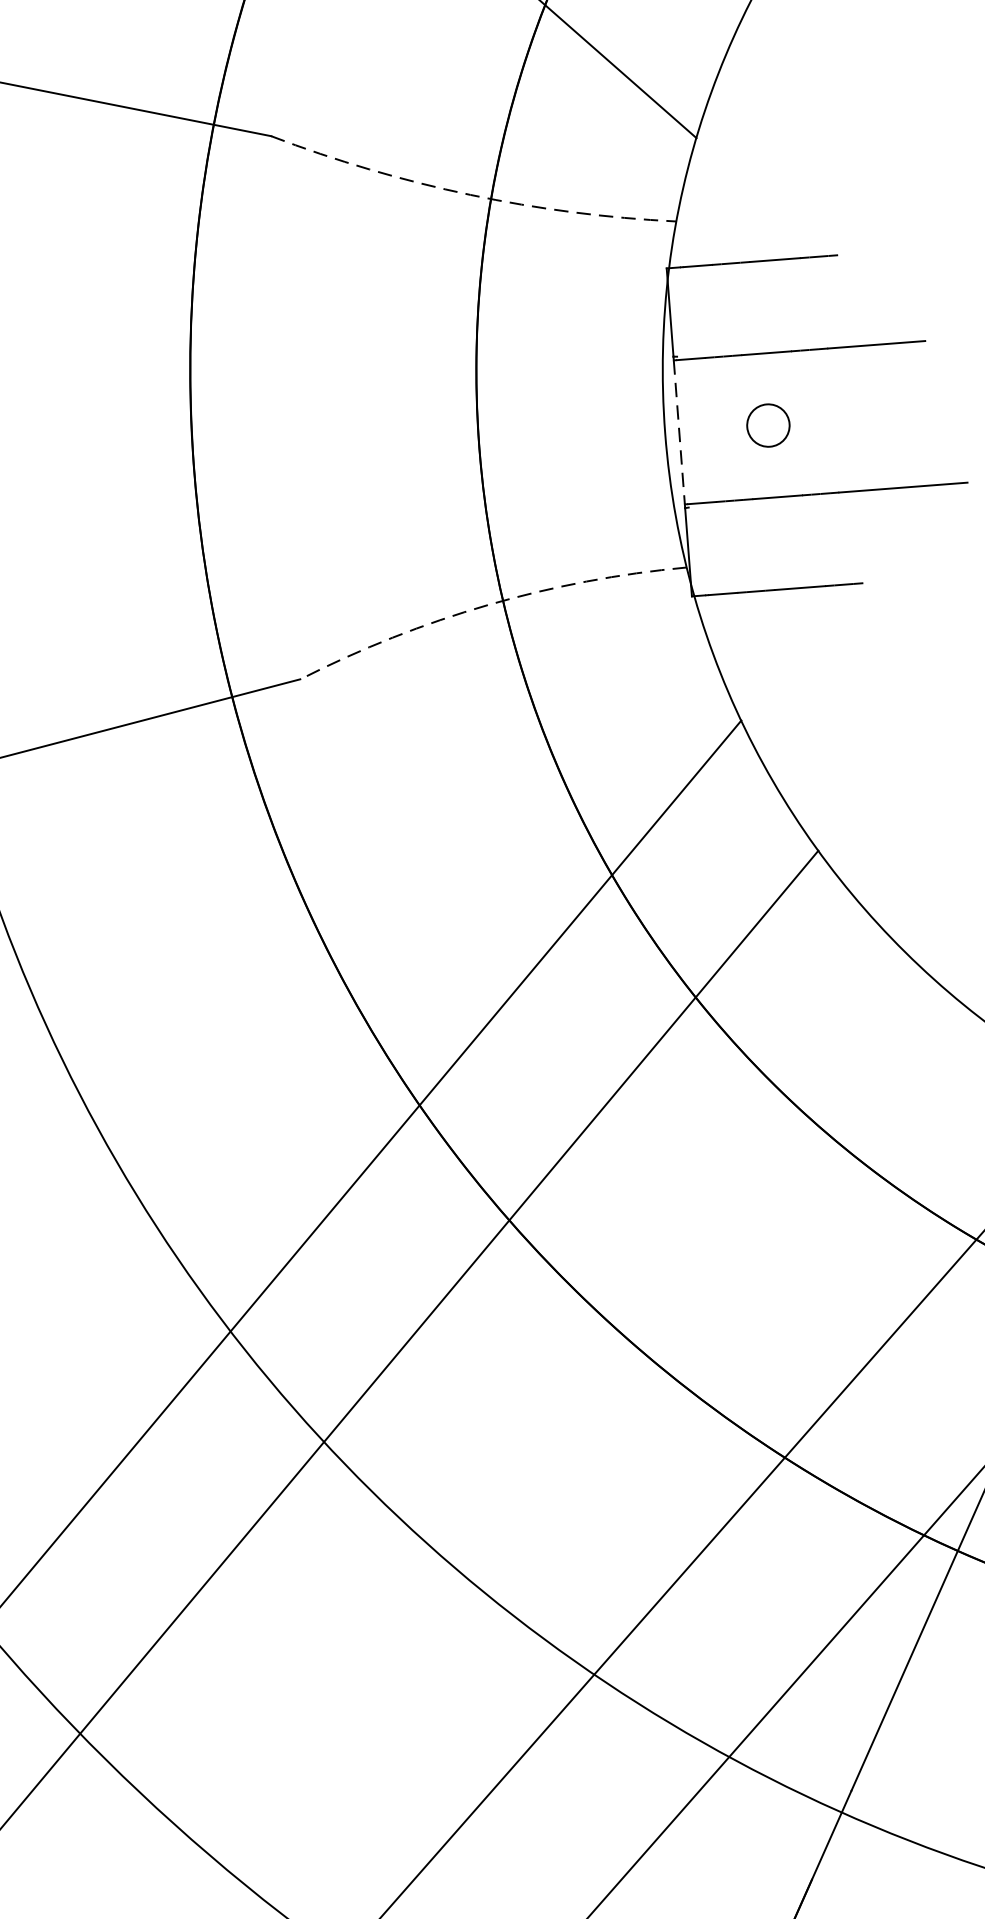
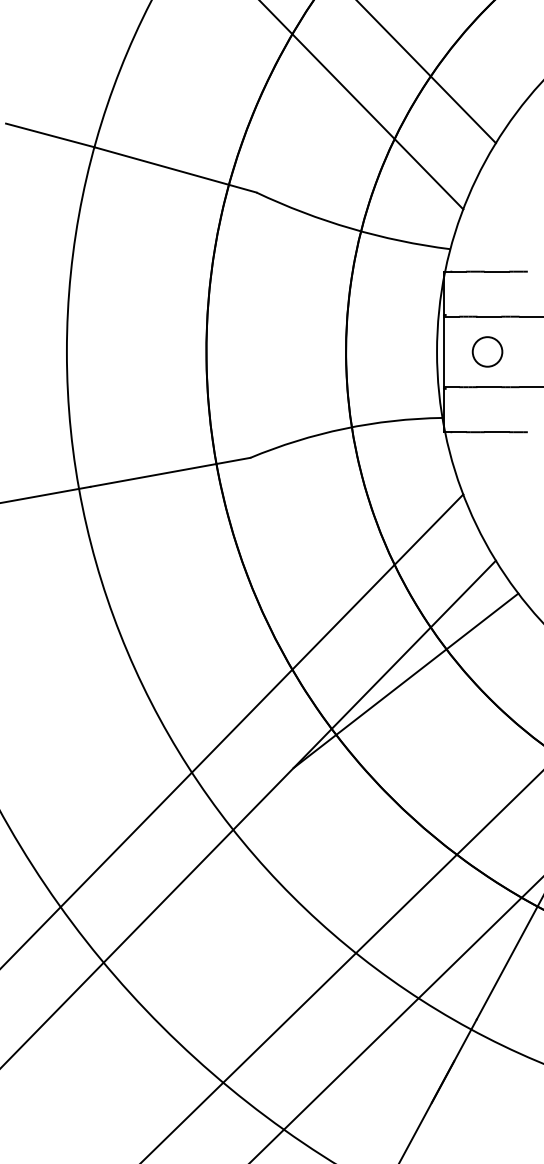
arc: (471, 194) -> (351, 228), dashed -> solid
circle: (768, 424) -> (487, 351), size x1.43
line: (678, 433) -> (443, 352), dashed -> solid
arc: (488, 604) -> (344, 428), dashed -> solid
line: (652, 1109) -> (405, 680), added

